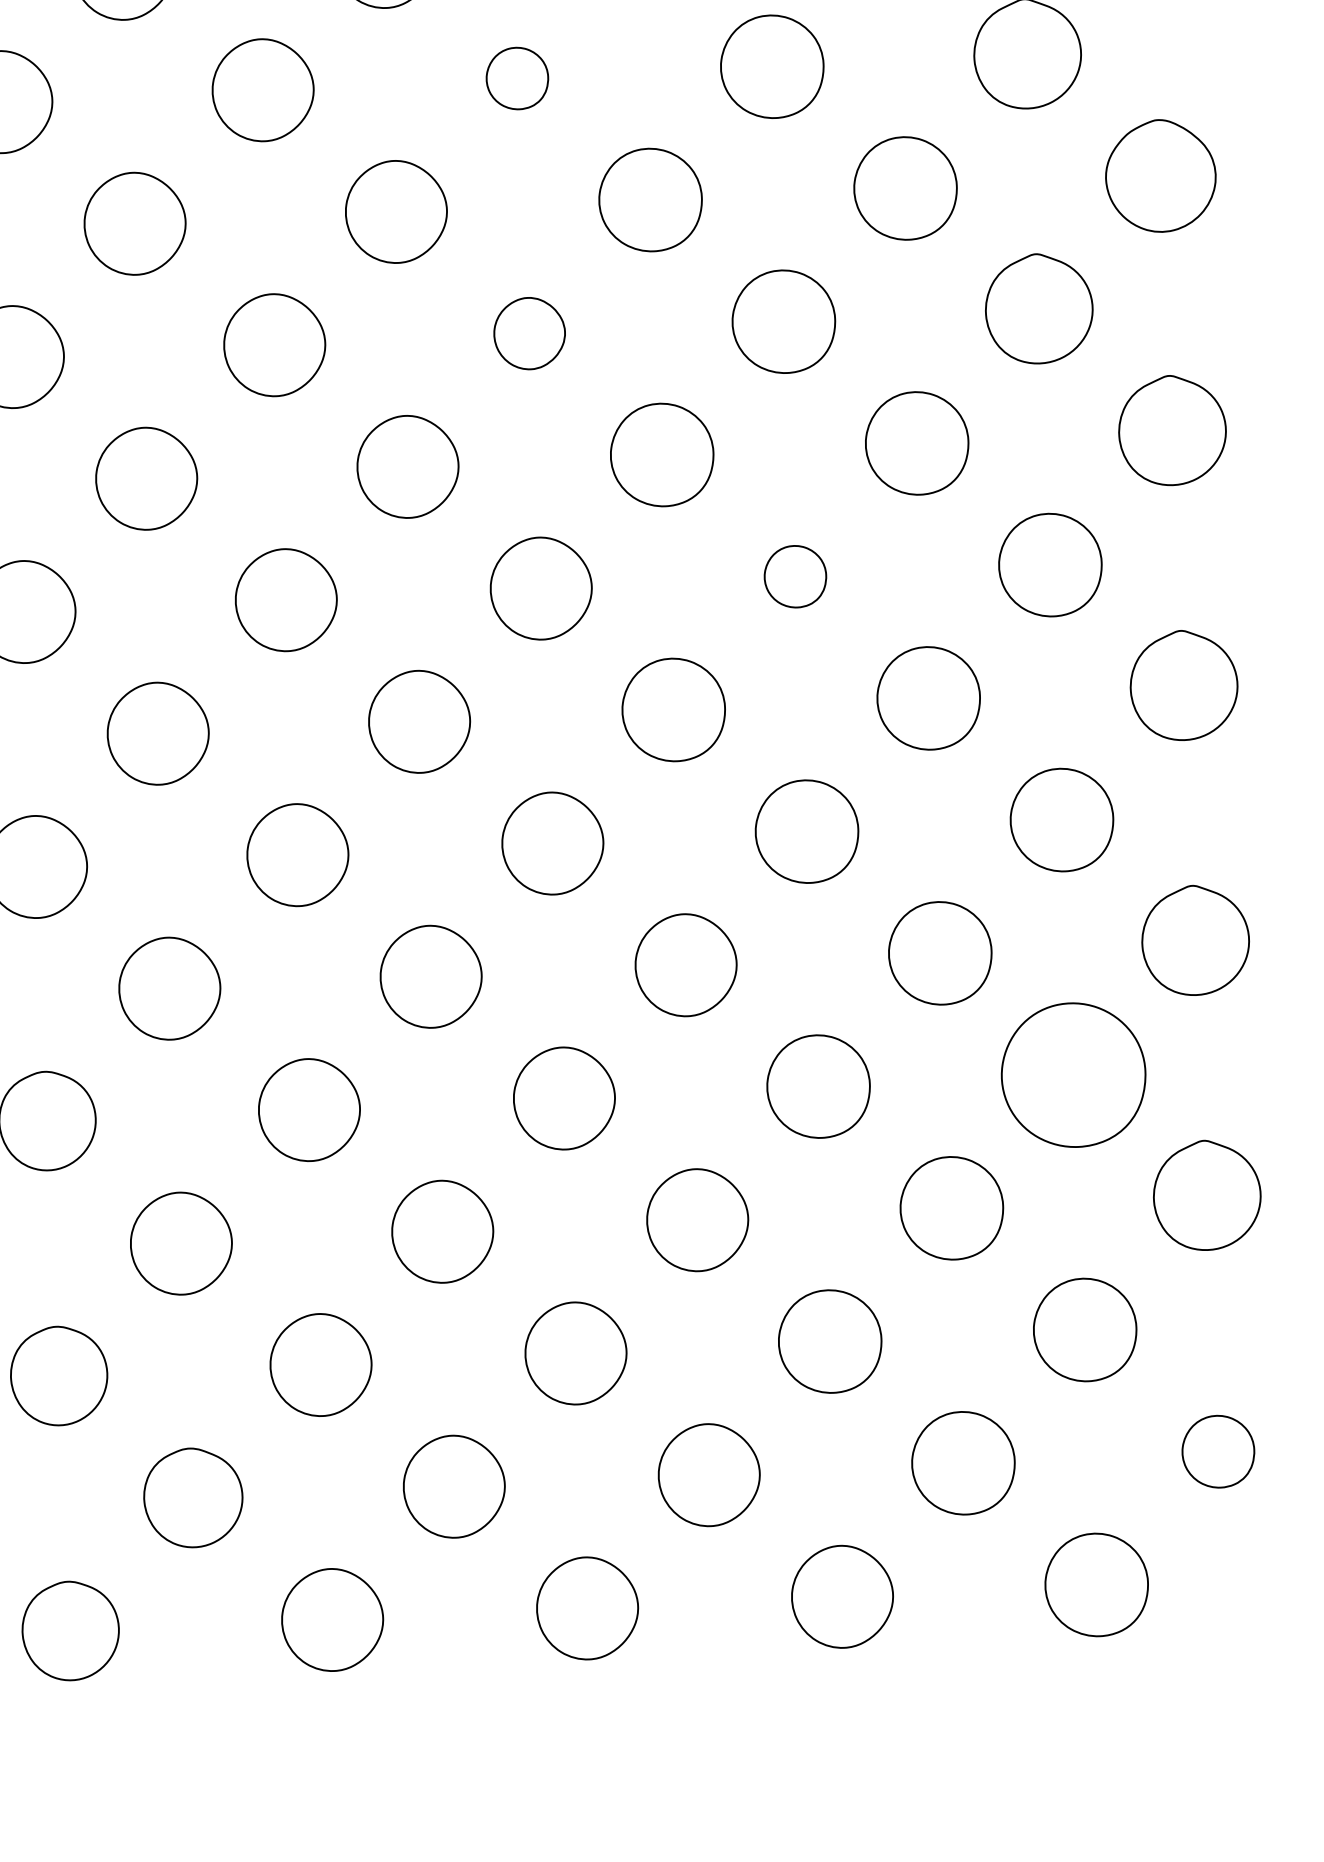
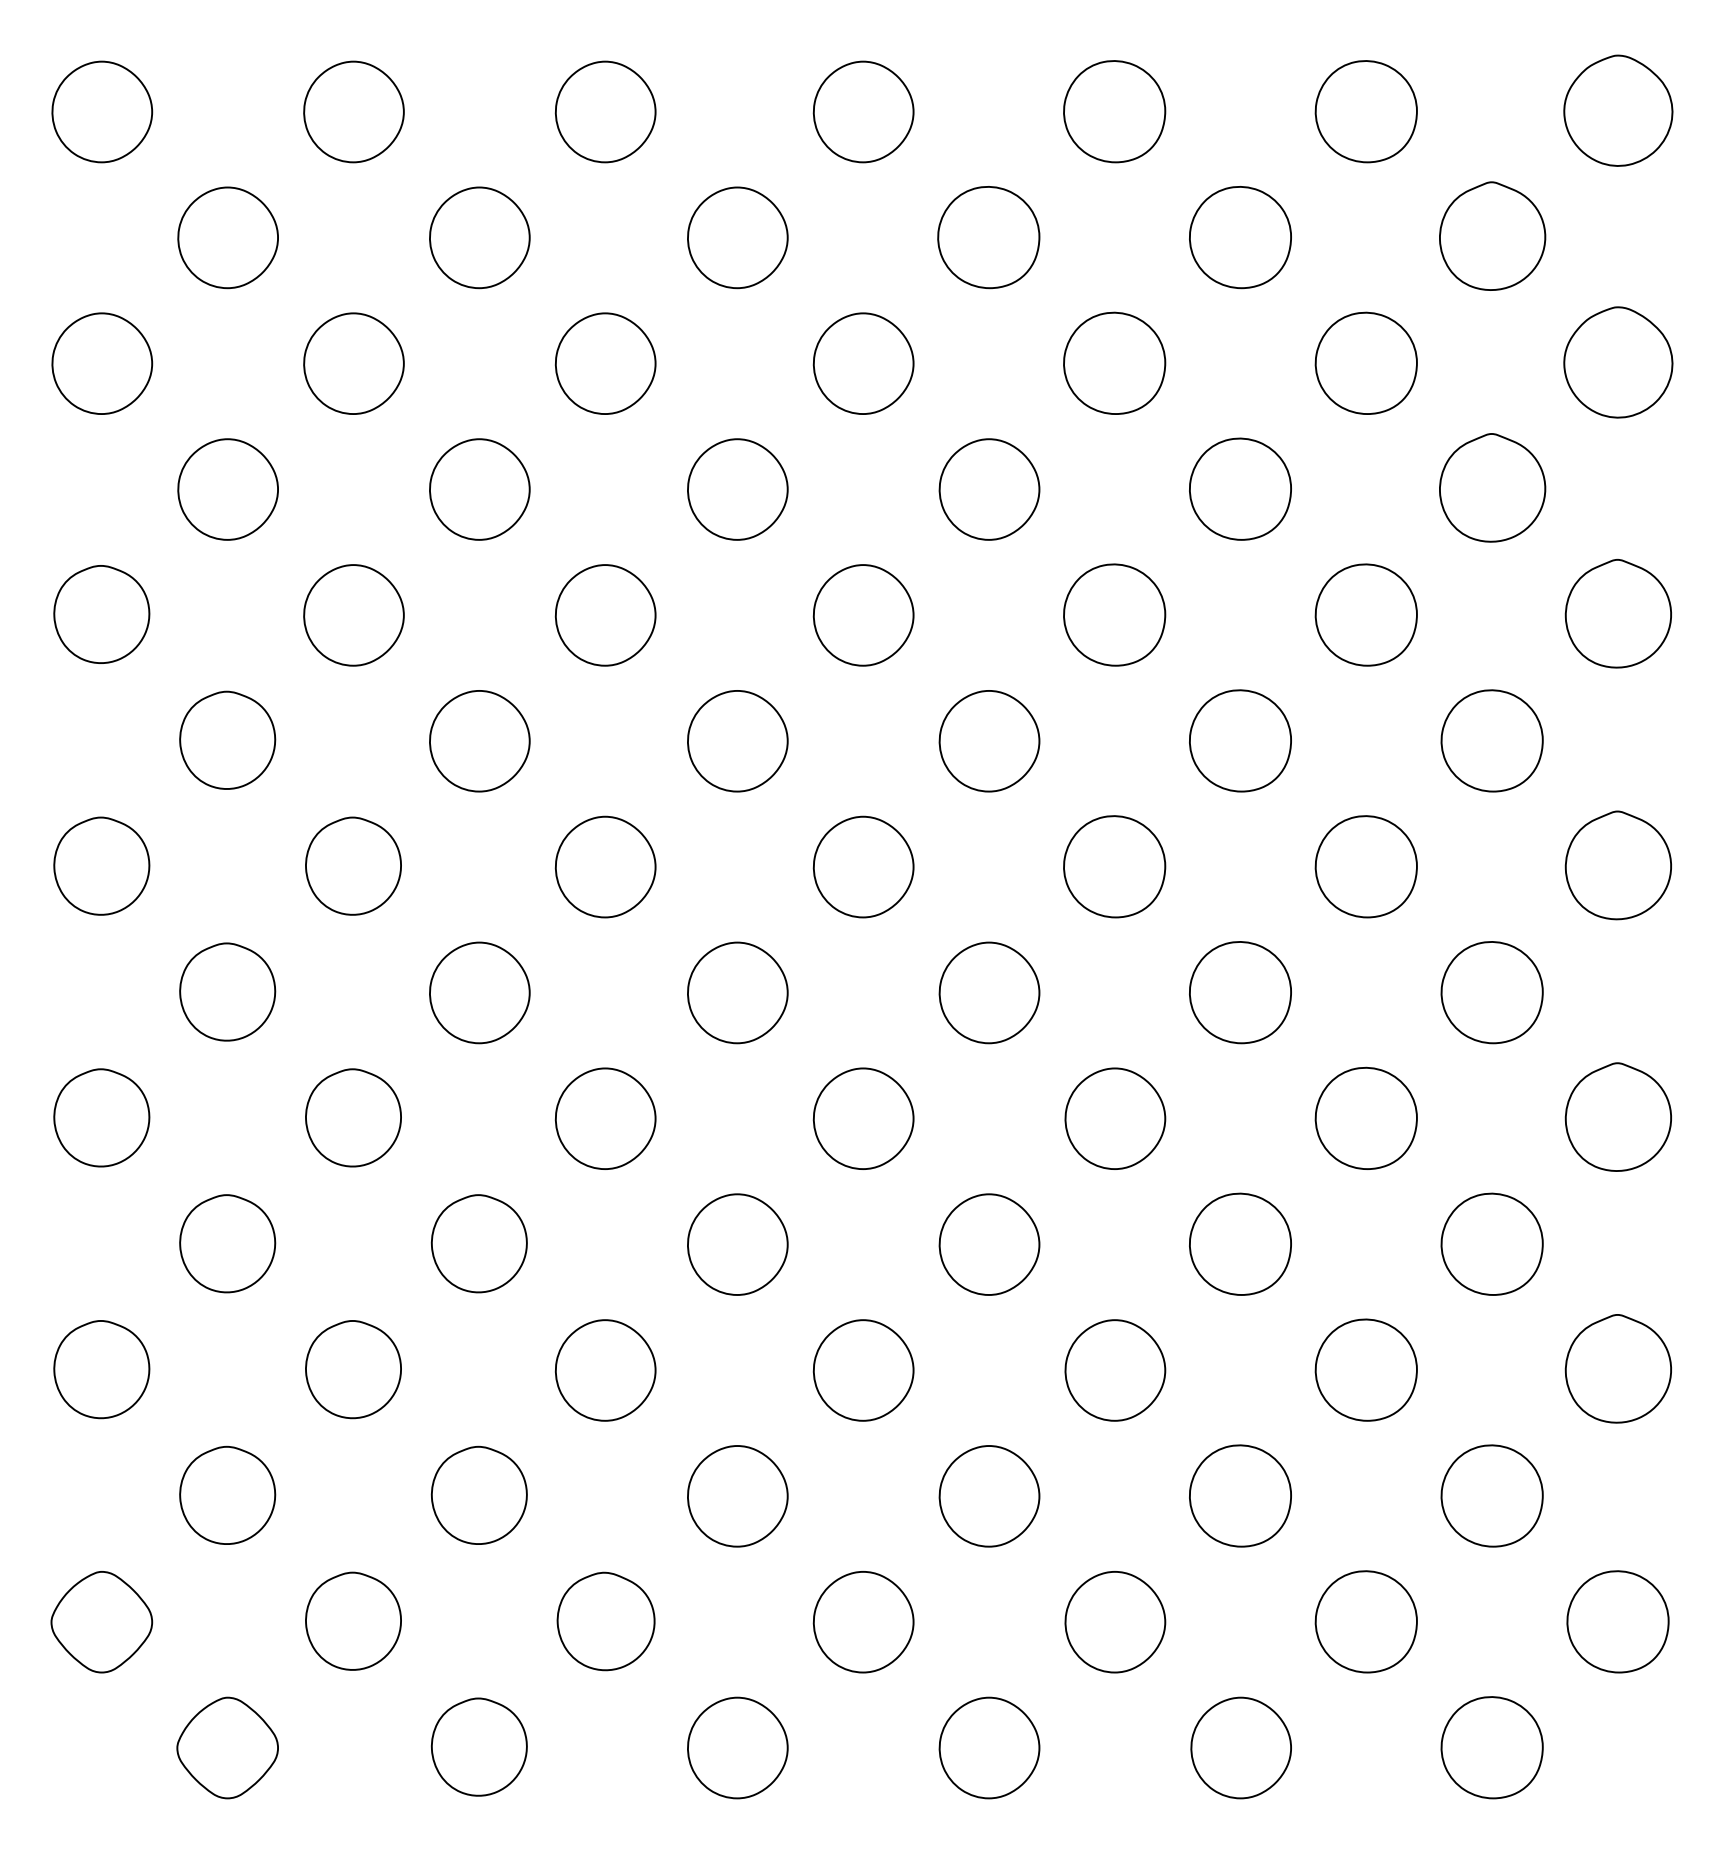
part: (517, 78) -> (988, 237), size x1.67
part: (529, 333) -> (989, 489), size x1.43
part: (795, 576) -> (1240, 740), size x1.67
part: (1072, 1074) -> (1491, 1243), size x0.71
part: (1217, 1451) -> (1617, 1621), size x1.43

